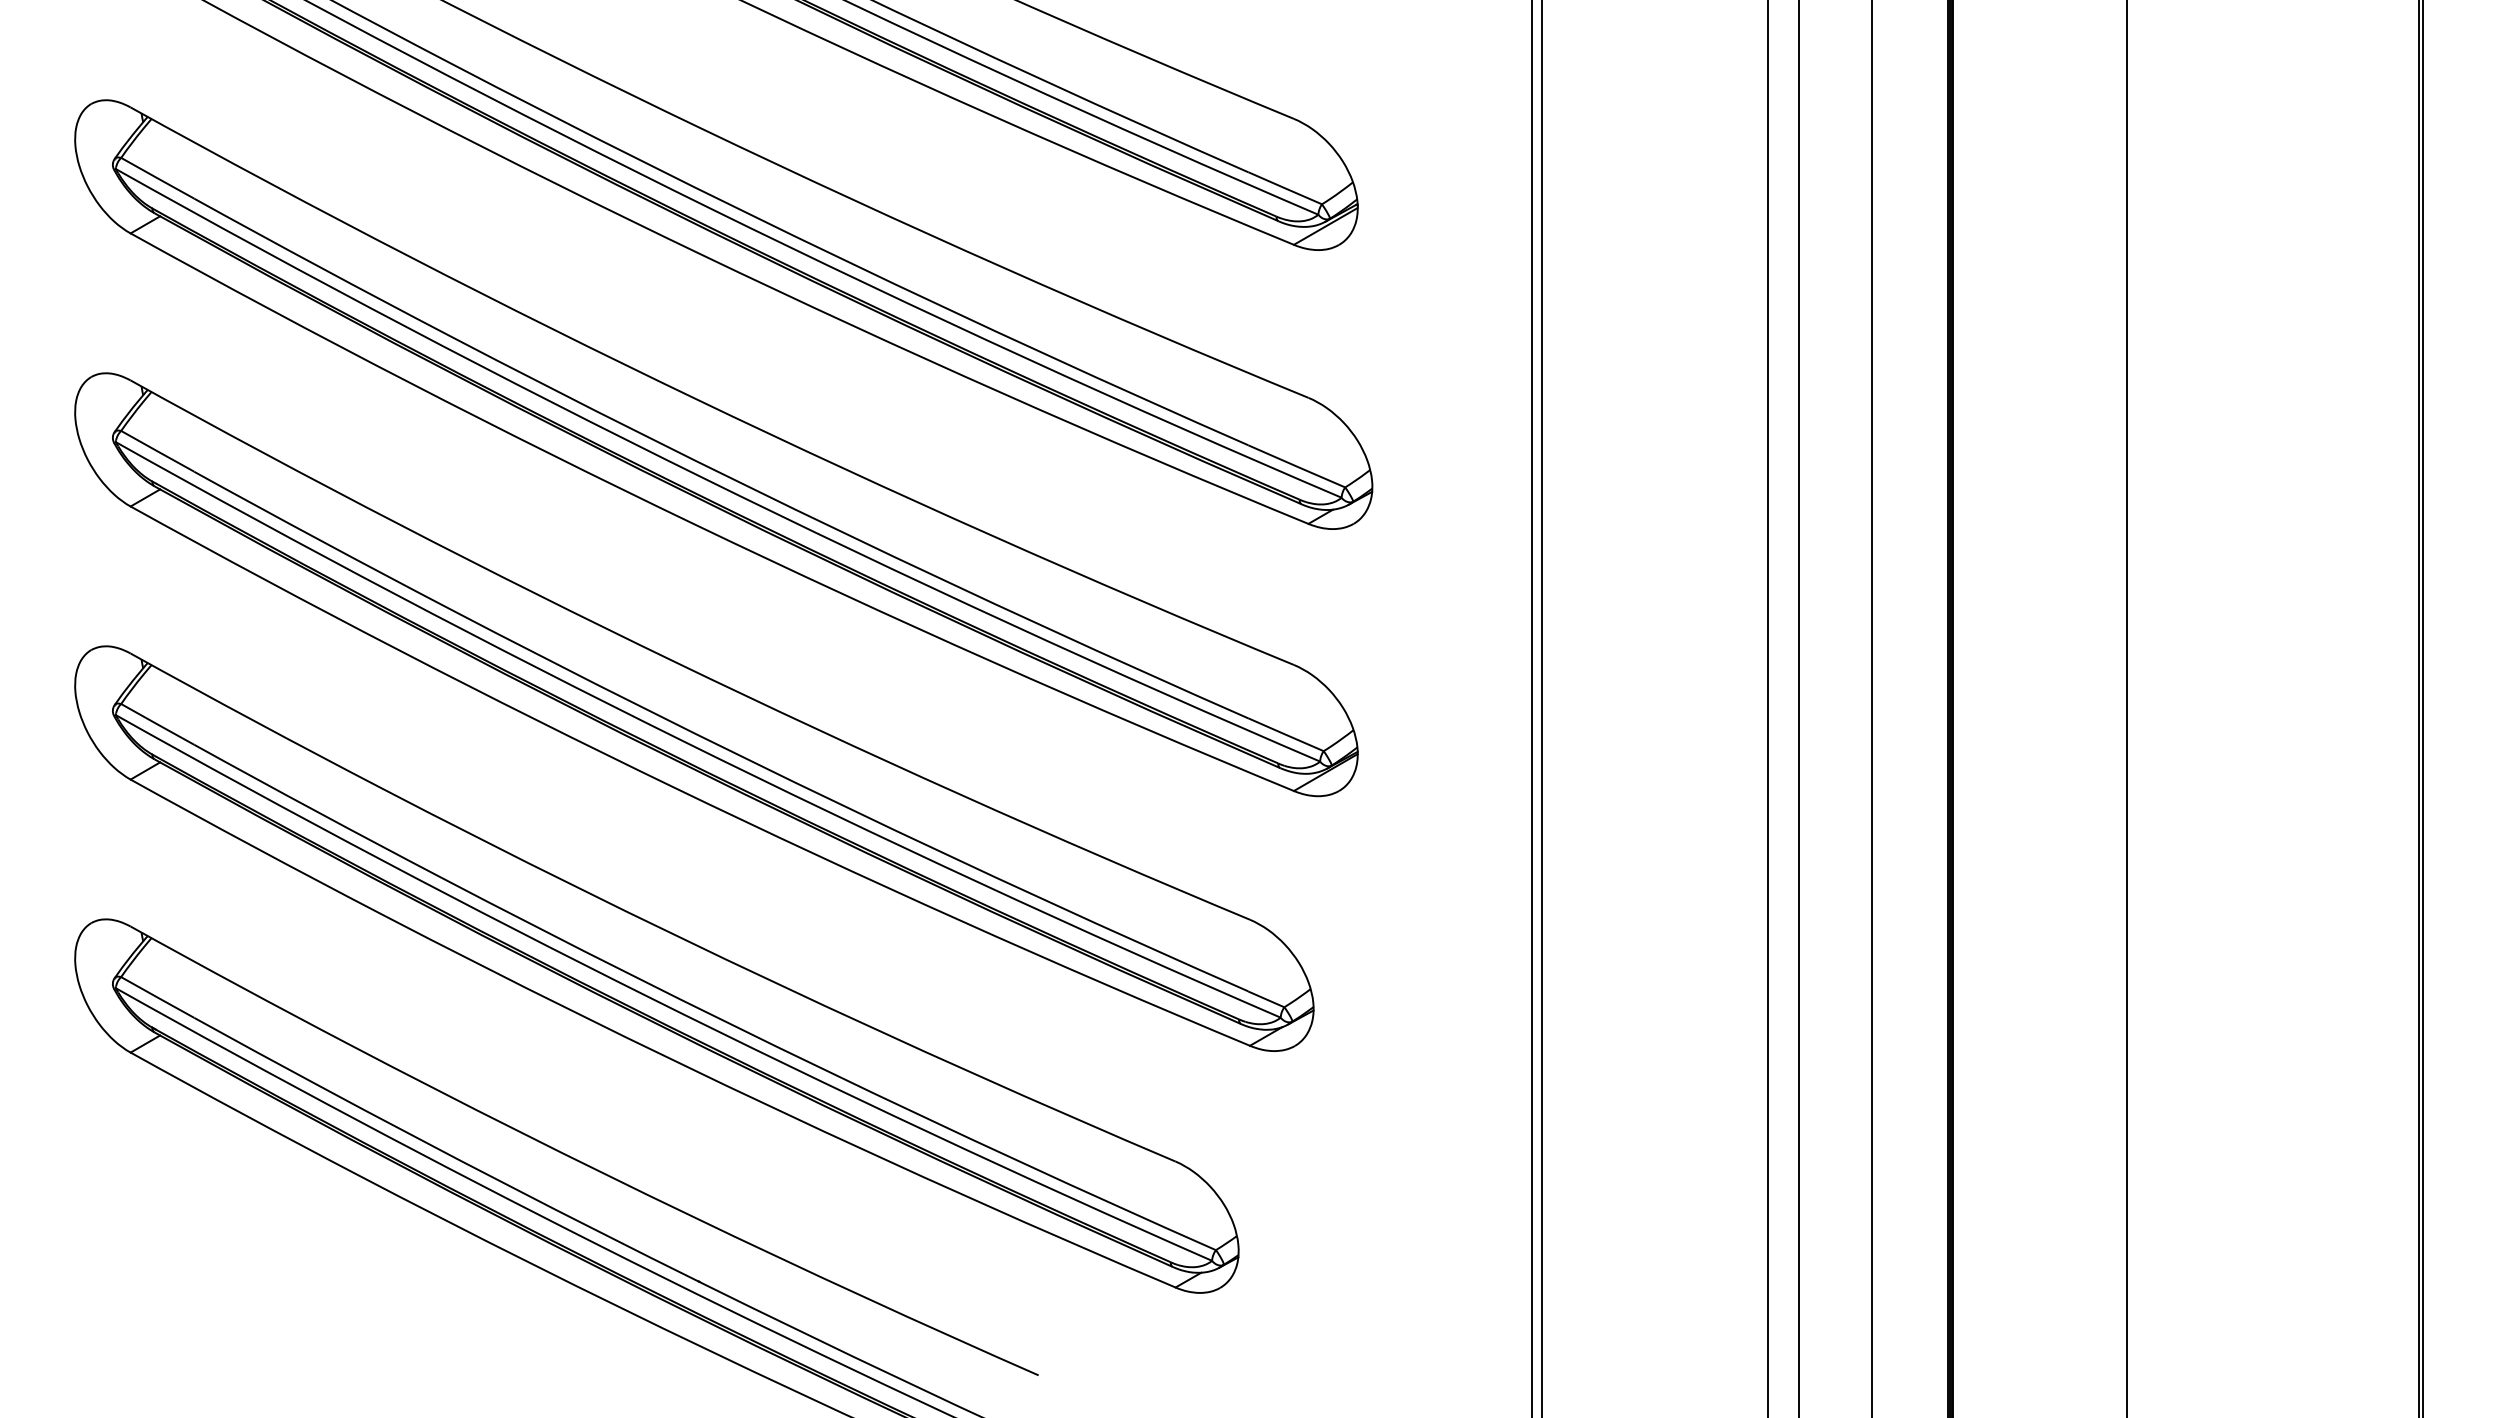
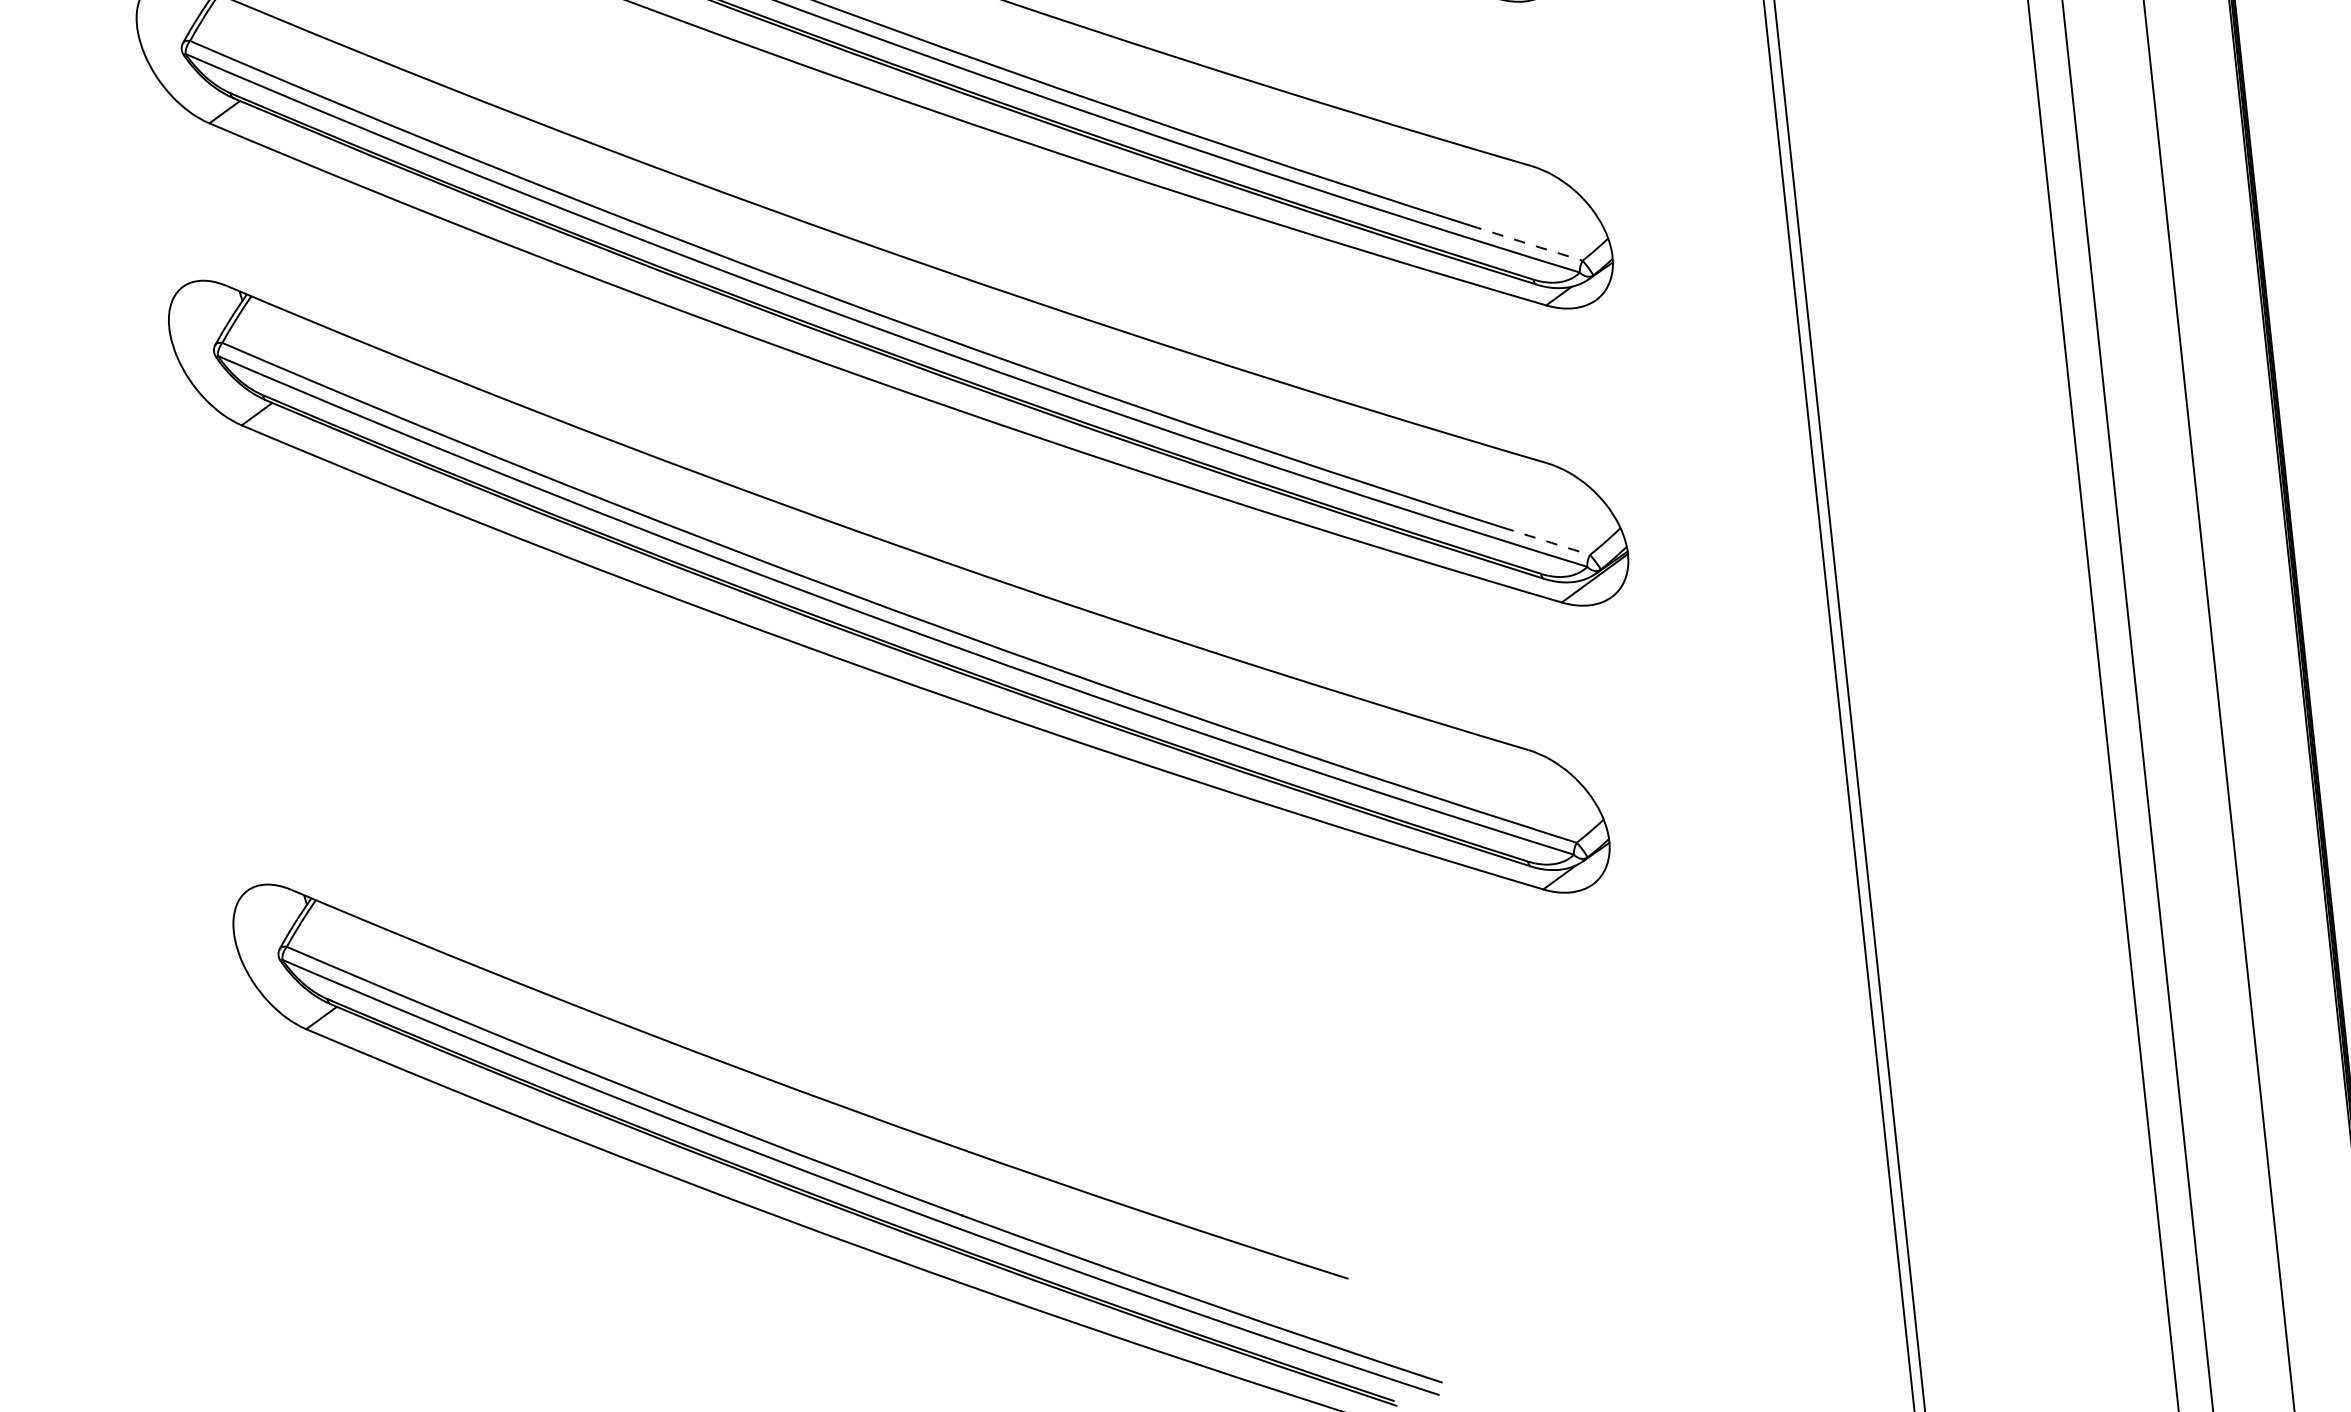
arc: (1296, 466) -> (1526, 243), solid -> dashed
arc: (1285, 734) -> (1545, 540), solid -> dashed
part: (656, 969) -> (877, 875), removed

